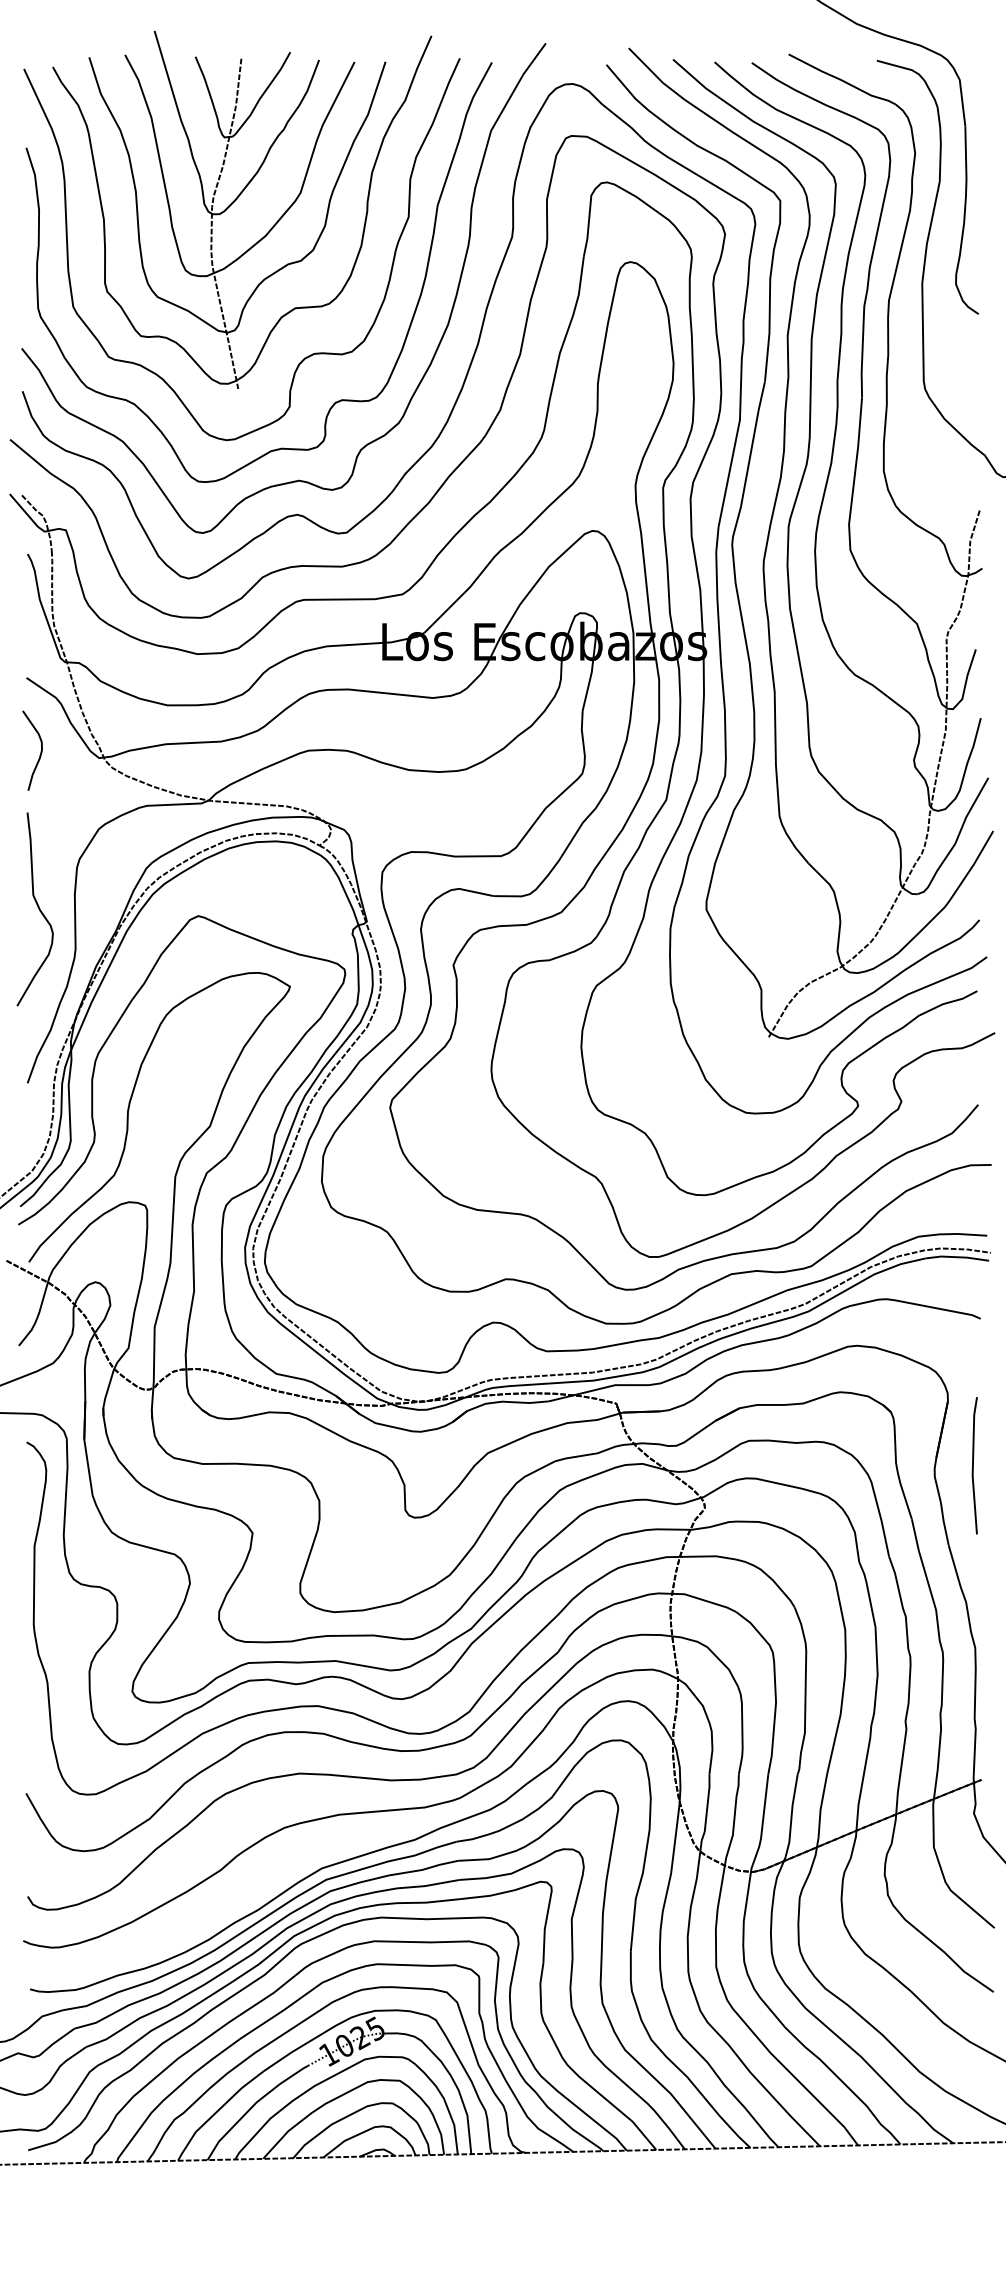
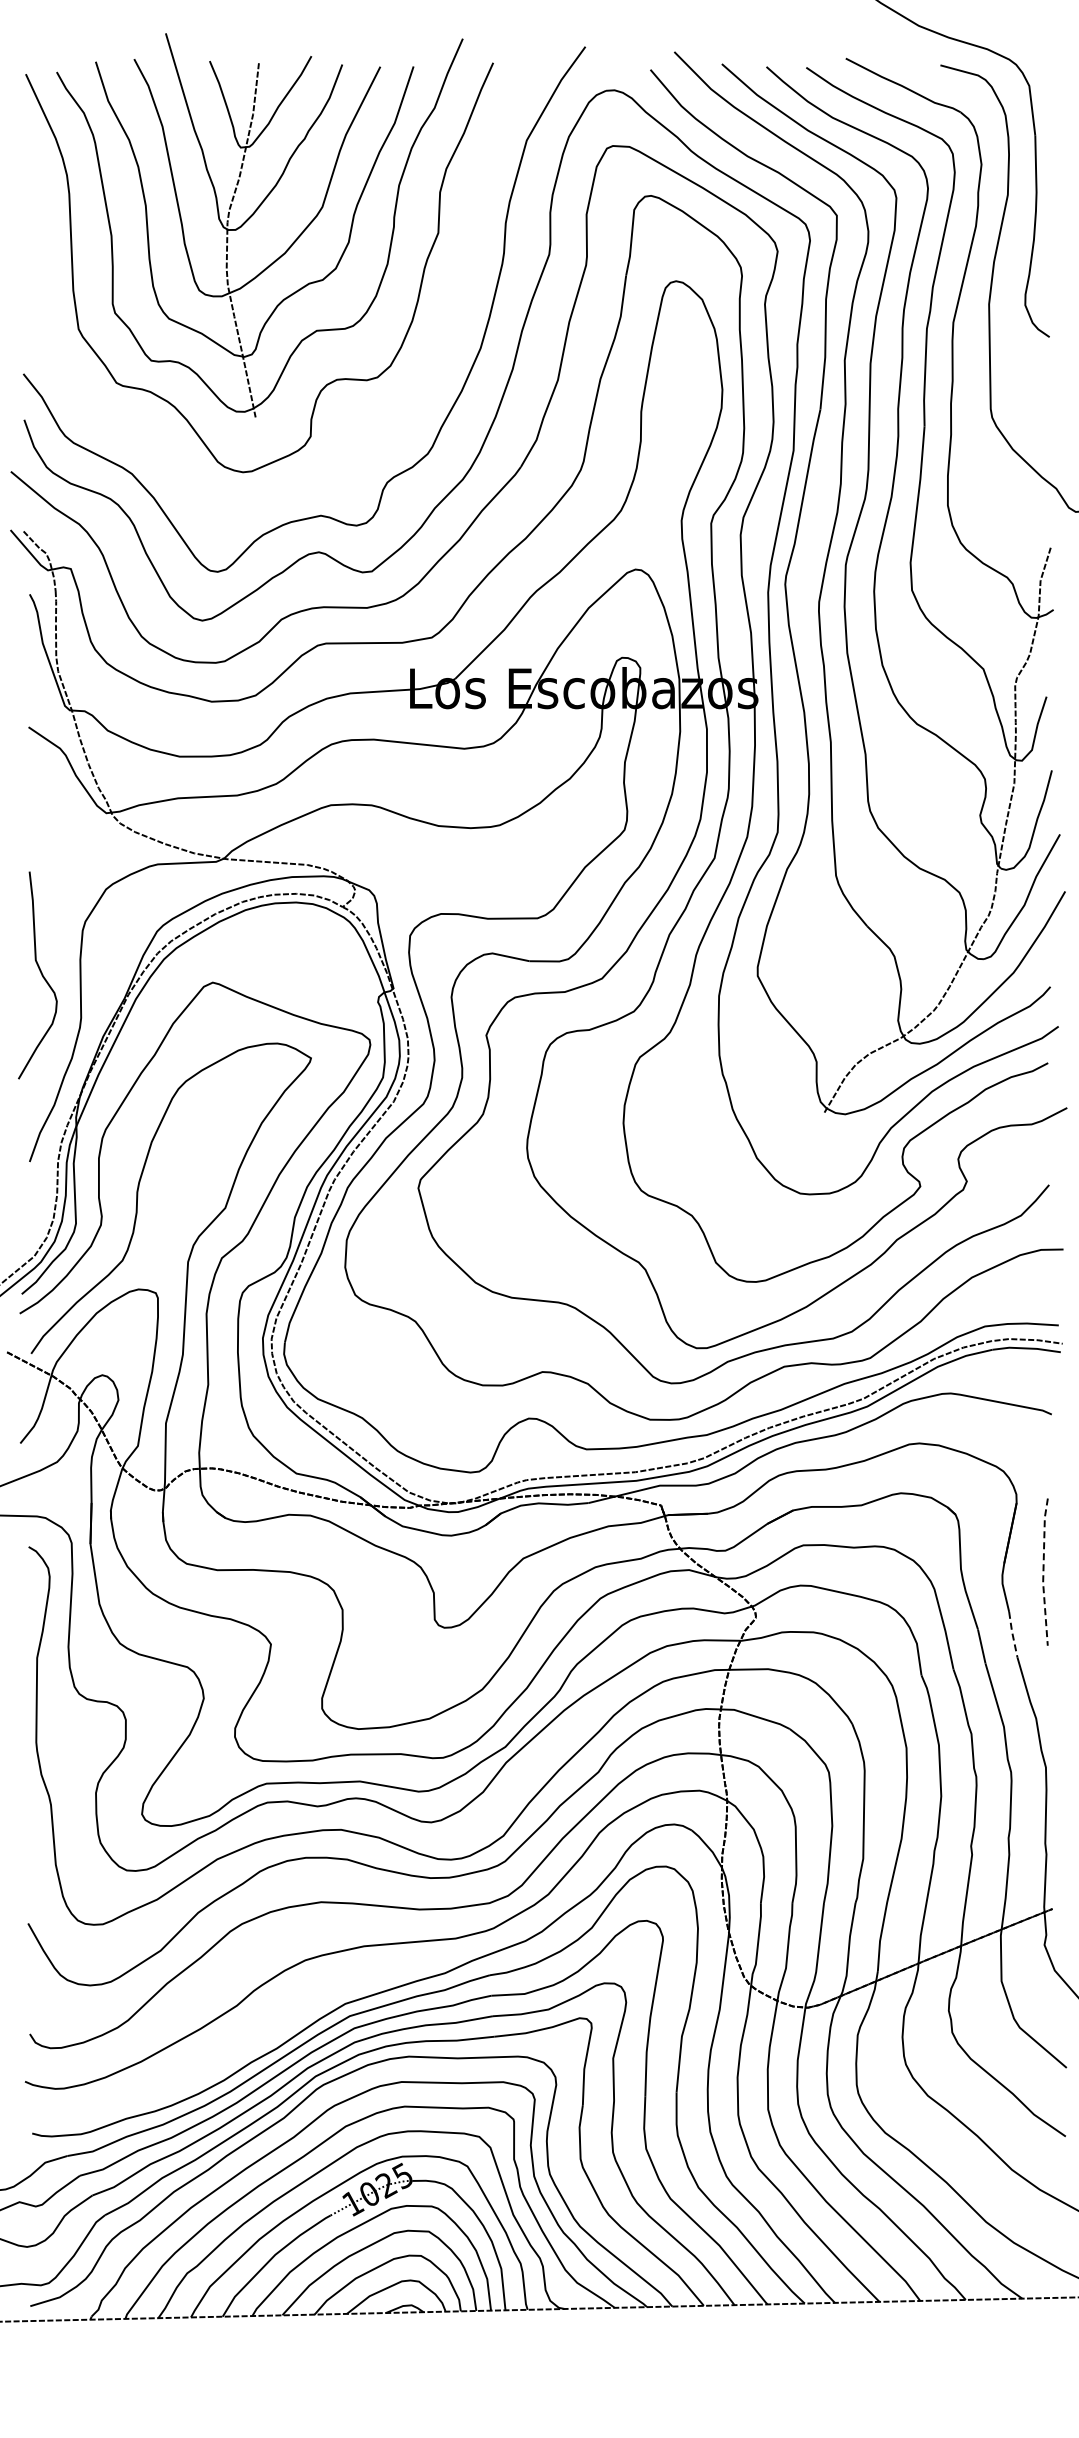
curve: (335, 402) -> (359, 431), removed
curve: (40, 751) -> (43, 806), removed
line: (972, 1466) -> (1043, 1572), solid -> dashed
line: (944, 1523) -> (1012, 1634), solid -> dashed

